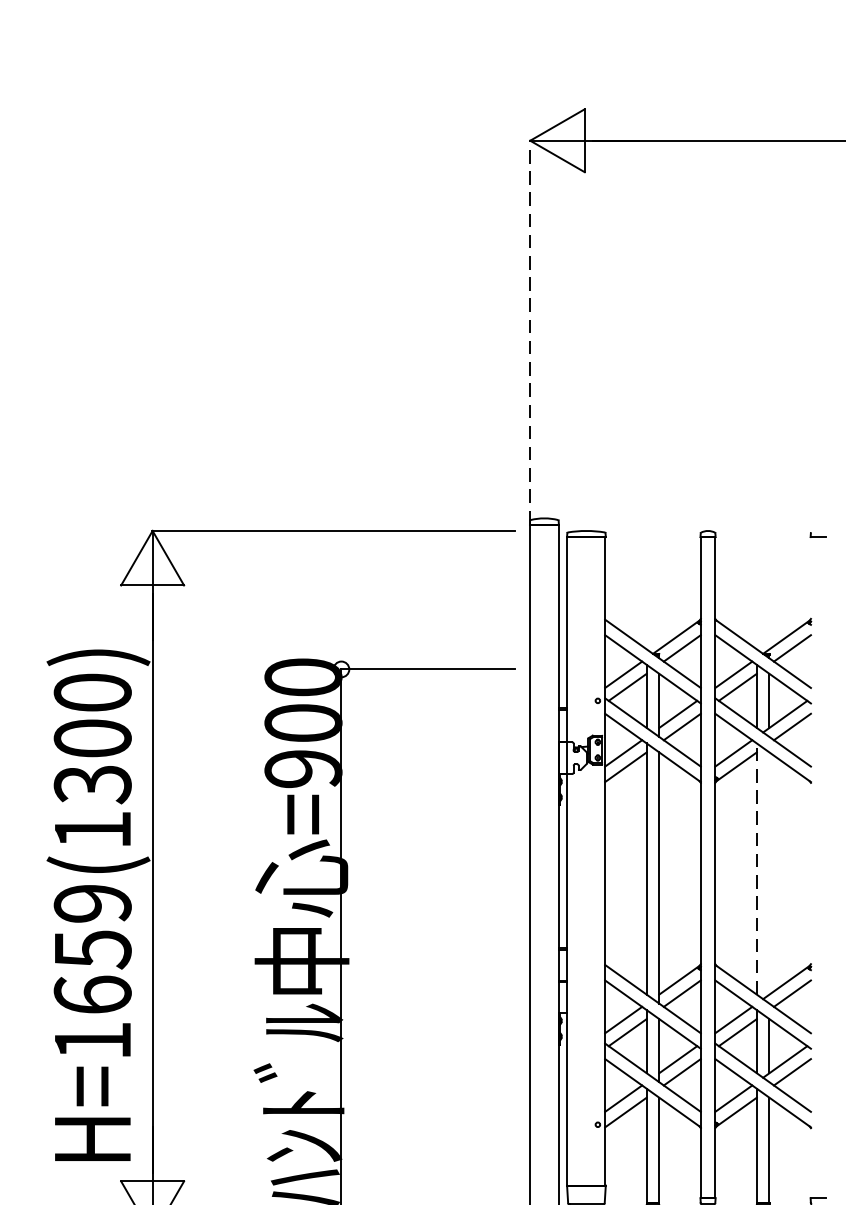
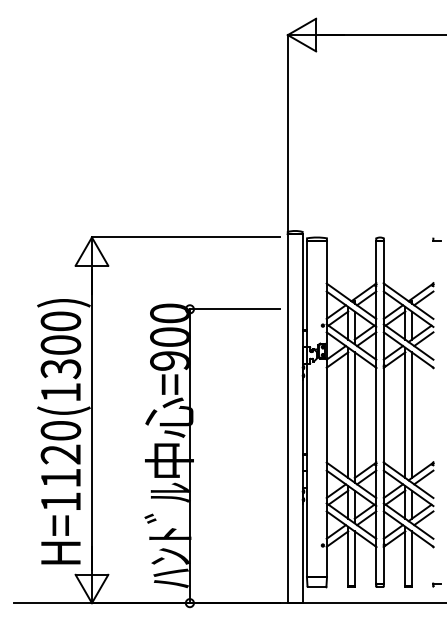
line: (529, 332) -> (287, 134), dashed -> solid
line: (757, 868) -> (405, 412), dashed -> solid
line: (768, 874) -> (411, 415), added
text: (91, 949) -> (60, 454), H=1659(1300) -> H=1120(1300)

